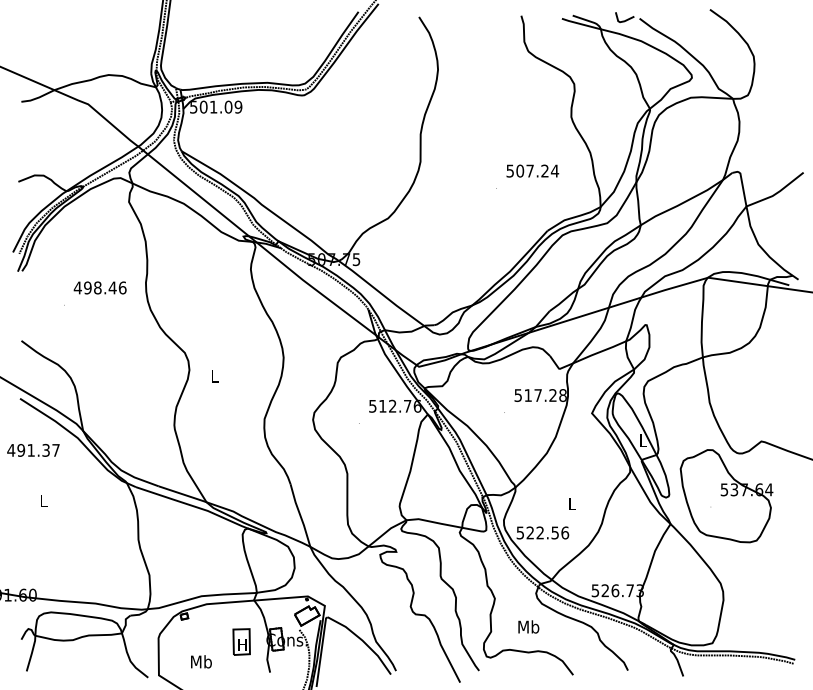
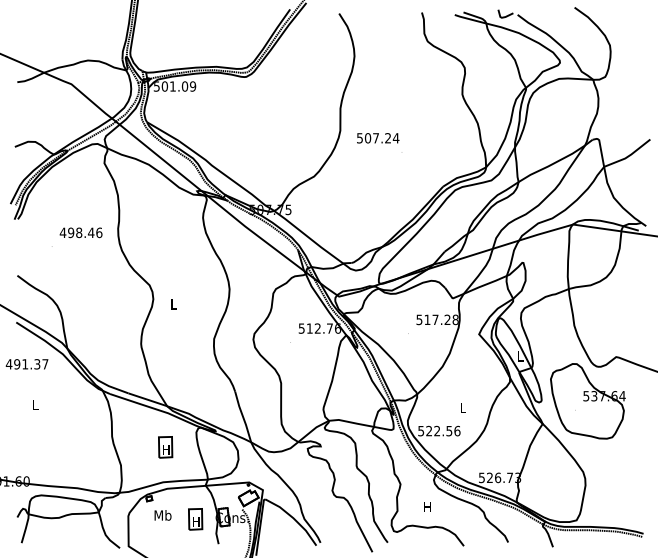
text: (533, 171) -> (378, 138), moved
part: (204, 553) -> (165, 447), added
text: (528, 626) -> (427, 506), Mb -> H
text: (200, 661) -> (162, 515), moved

